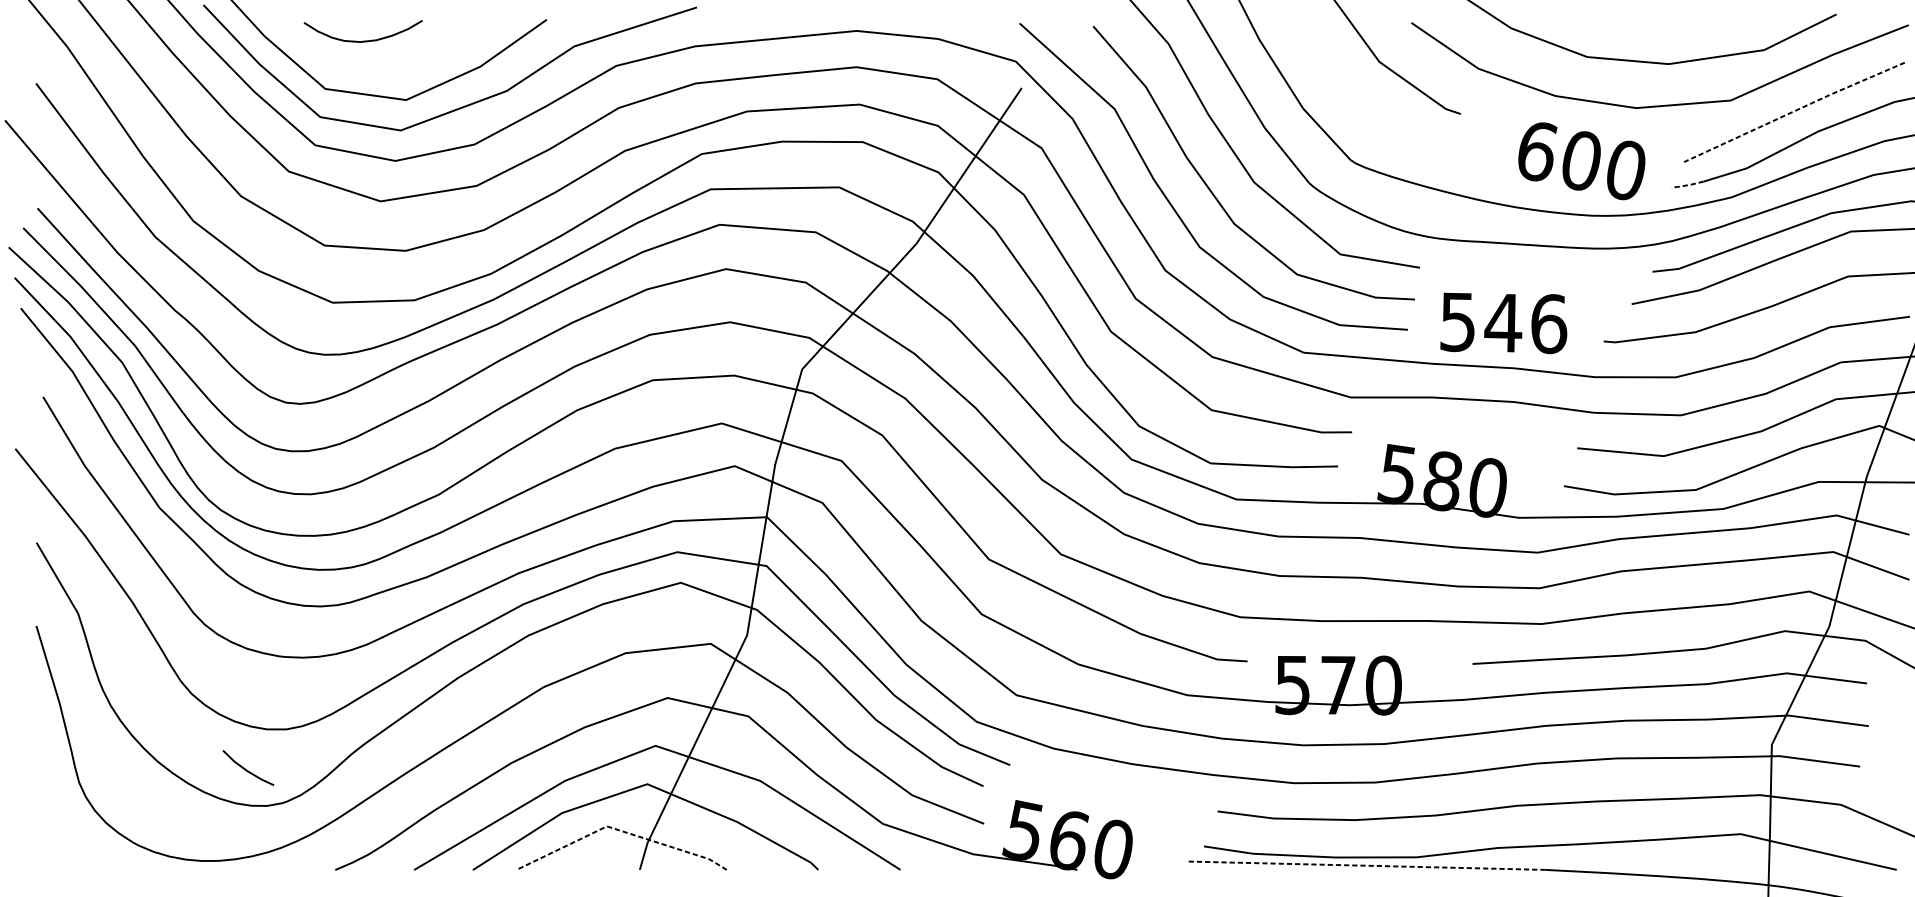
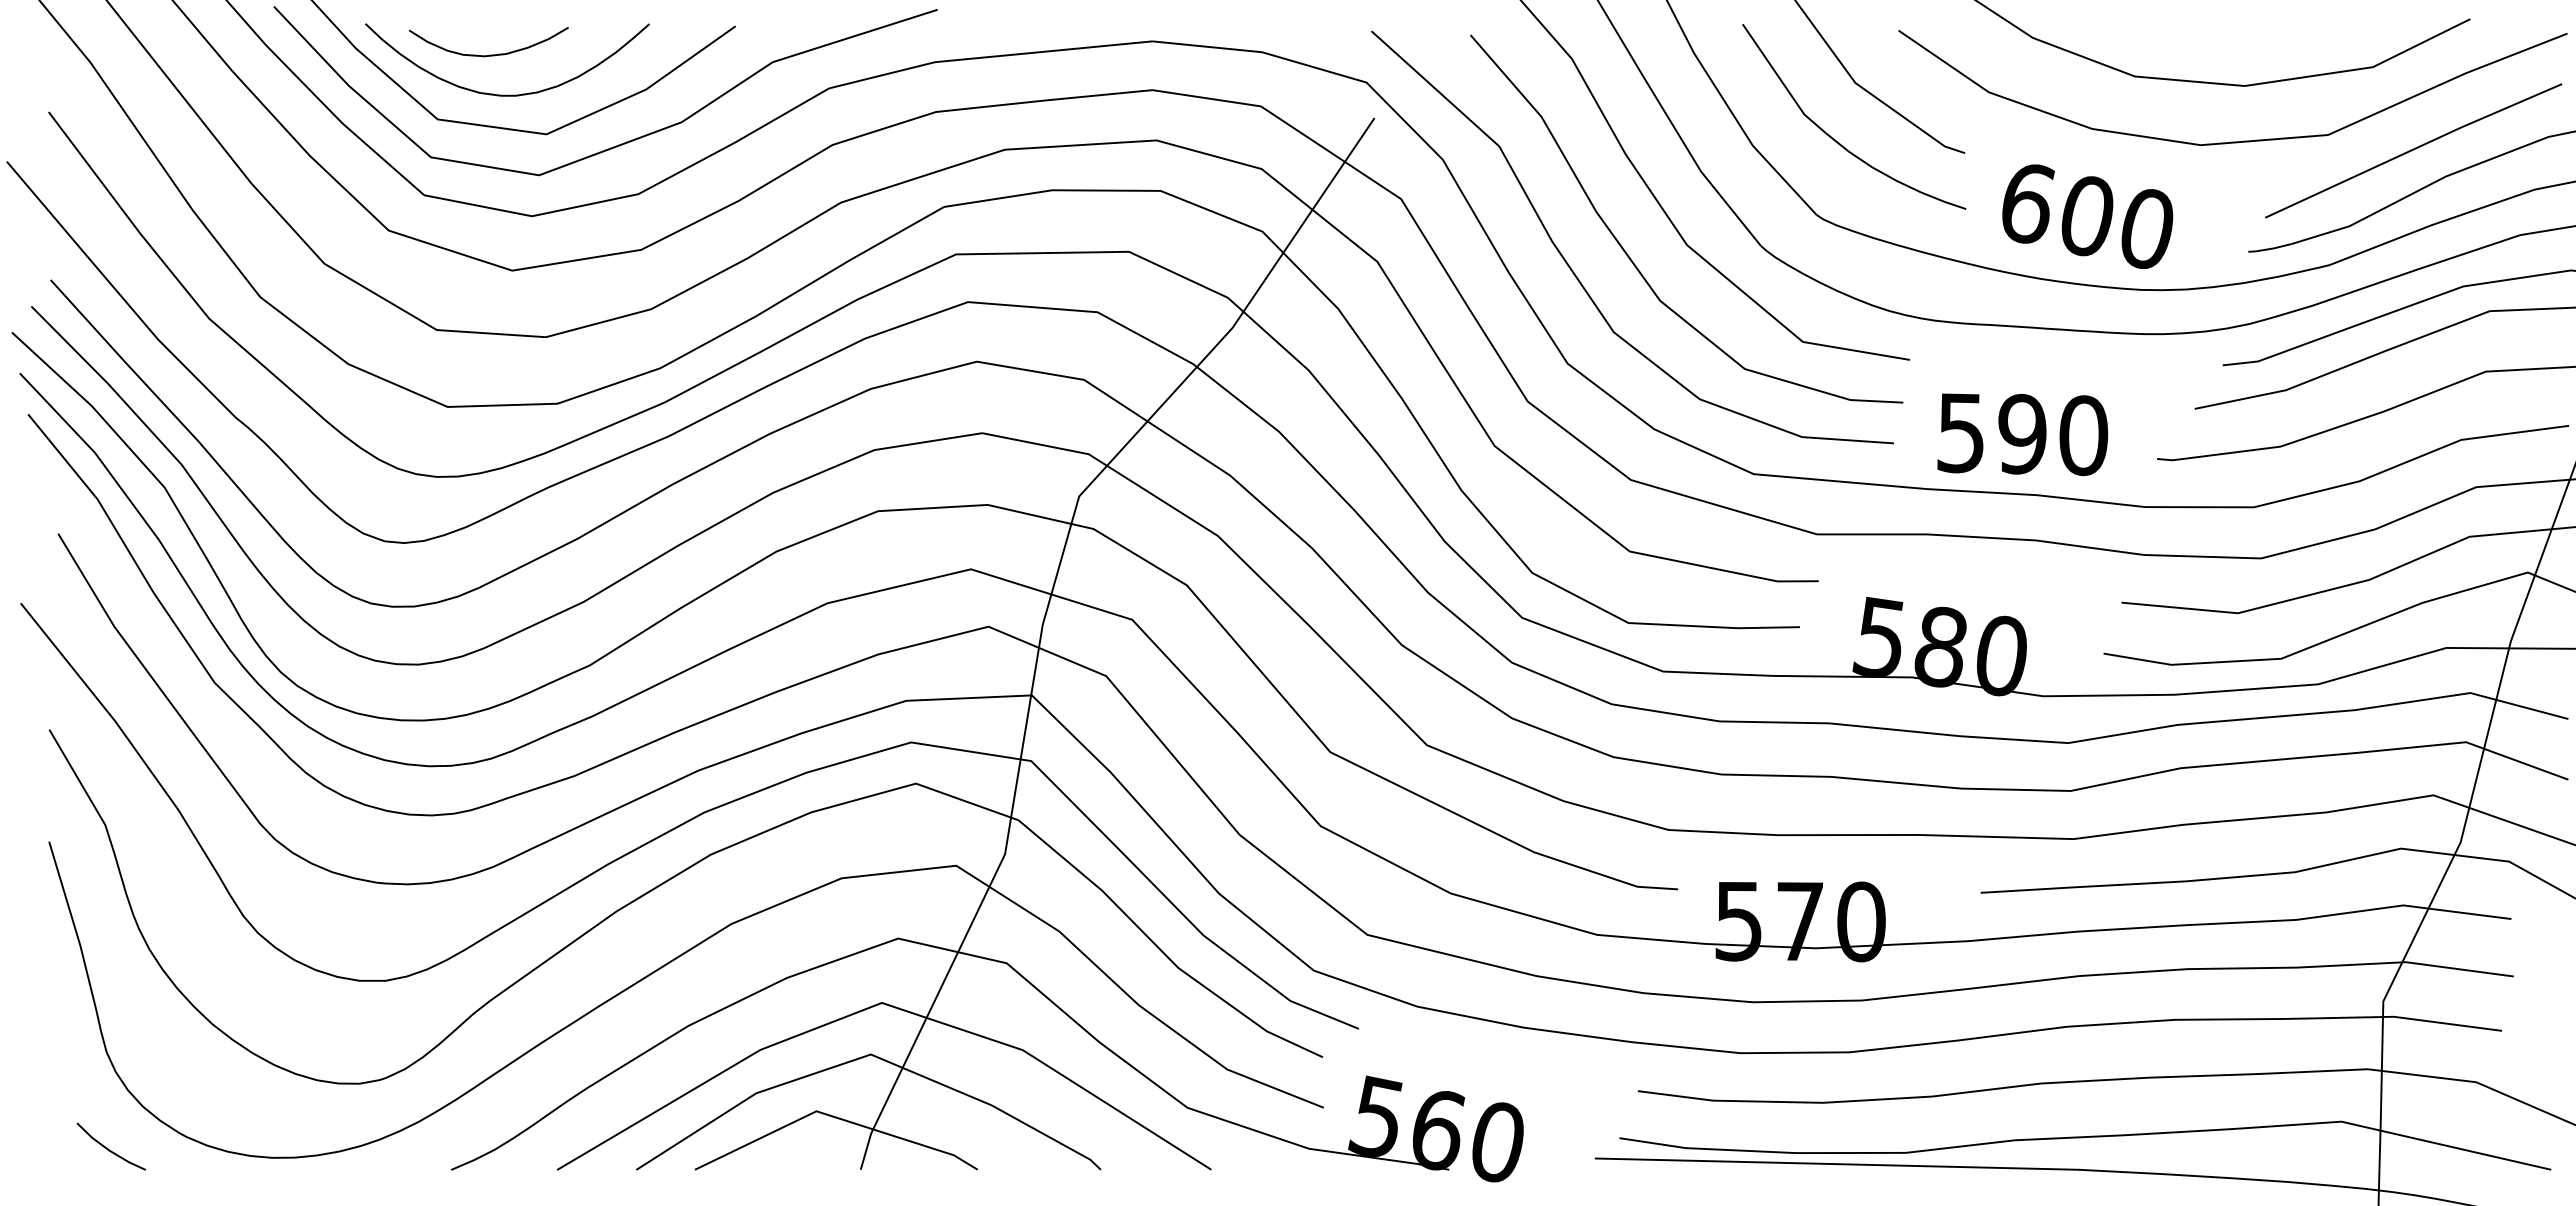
curve: (377, 70) -> (507, 94), added
part: (1363, 103) -> (1834, 138), added
line: (1794, 111) -> (2413, 149), dashed -> solid
text: (1581, 161) -> (2087, 216), moved
line: (1687, 184) -> (2270, 248), dashed -> solid
text: (1525, 323) -> (2052, 435), 546 -> 590
line: (246, 769) -> (108, 1148), moved
line: (620, 831) -> (834, 1117), dashed -> solid
line: (1366, 865) -> (1837, 1164), dashed -> solid

